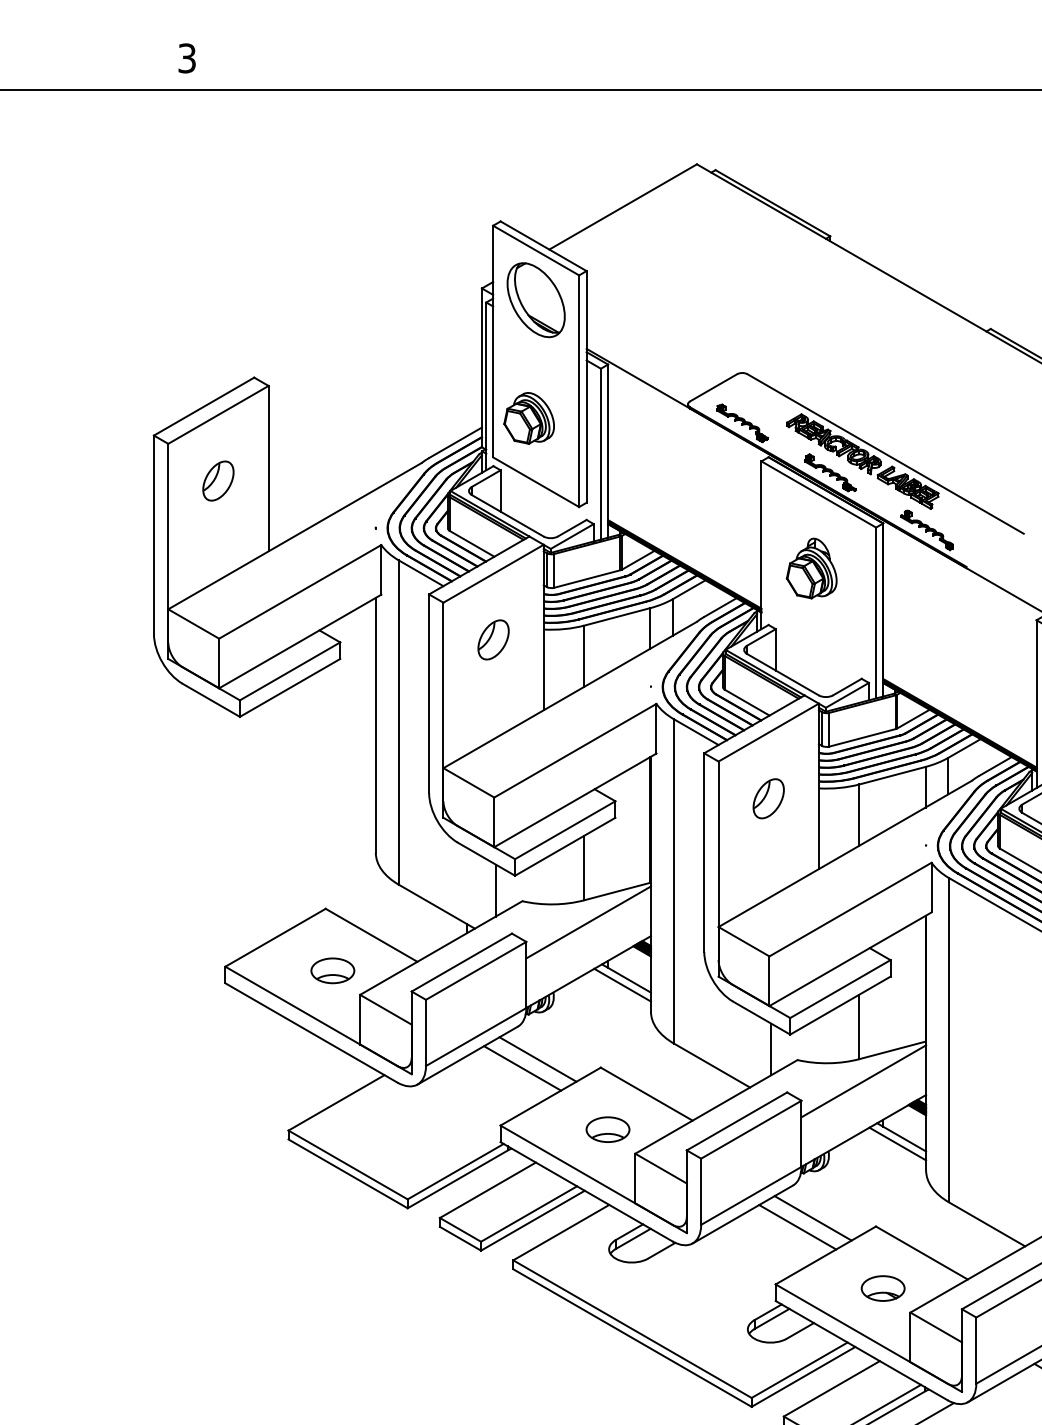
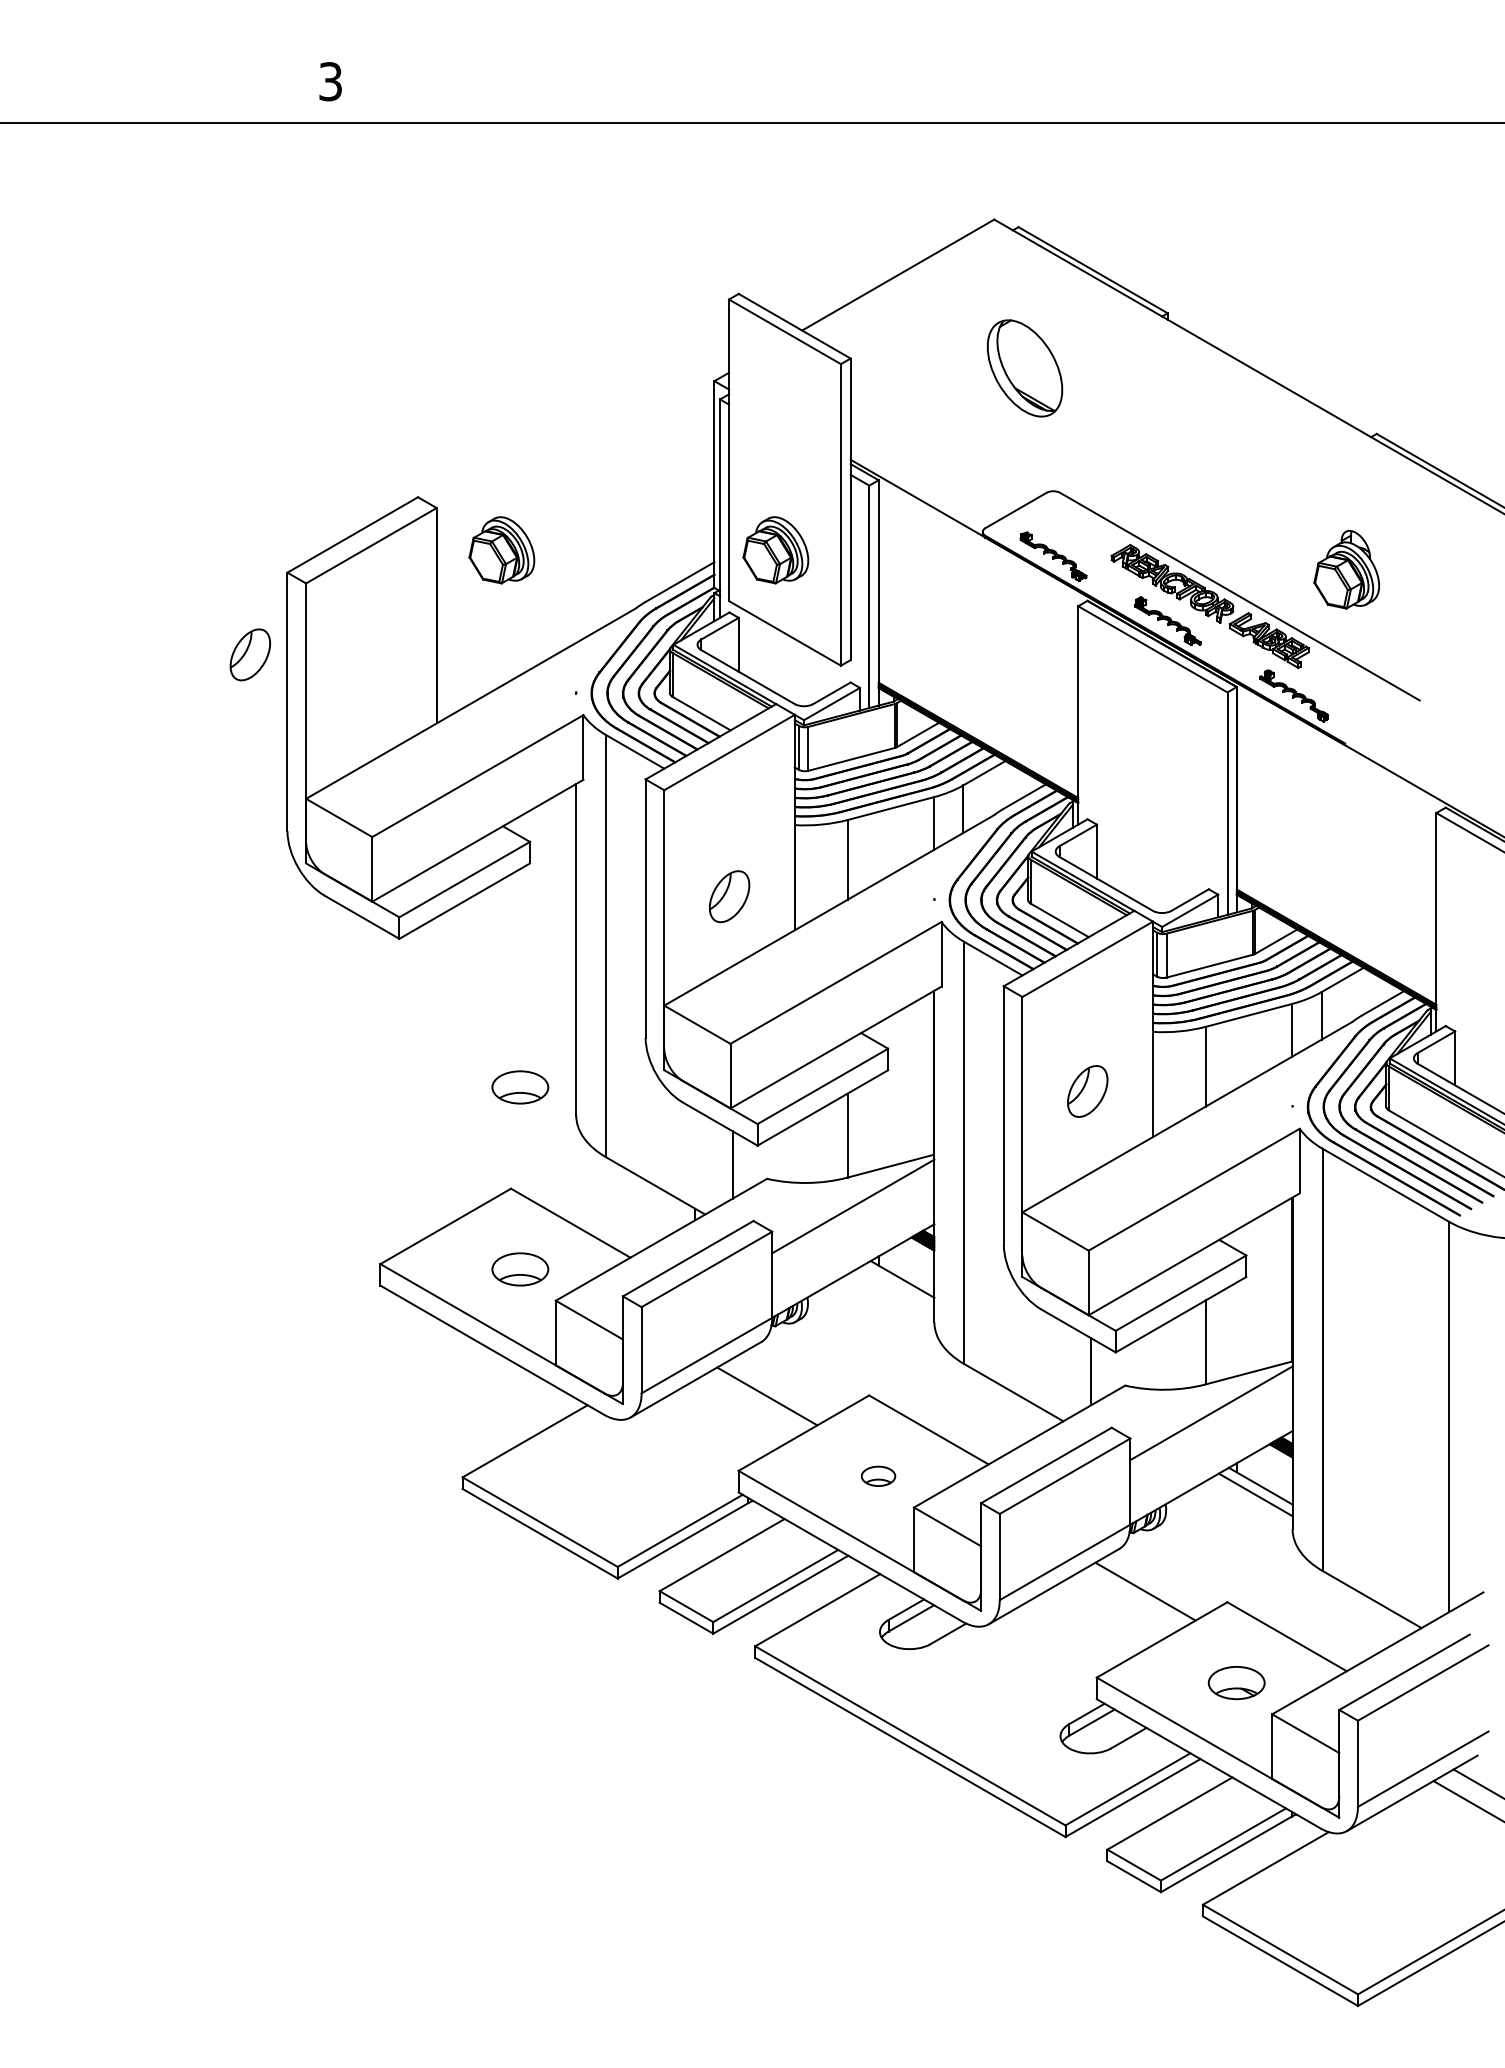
part: (535, 300) -> (1024, 368), moved
part: (318, 418) -> (501, 550), added
part: (217, 480) -> (249, 654), moved
part: (811, 568) -> (1346, 569), moved
part: (493, 639) -> (729, 896), moved
part: (768, 798) -> (1087, 1091), moved
part: (332, 831) -> (520, 1087), added
line: (622, 984) -> (897, 1287), removed
line: (538, 1059) -> (787, 1384), removed
part: (607, 1129) -> (878, 1476), size x0.6
line: (797, 1227) -> (1125, 1603), removed

